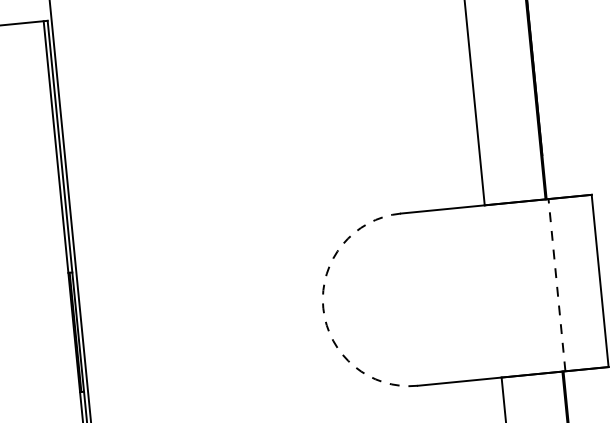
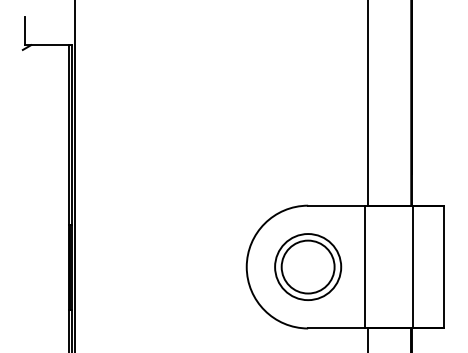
line: (557, 284) -> (413, 266), dashed -> solid
line: (488, 291) -> (364, 266), added
part: (409, 298) -> (308, 266), added
arc: (322, 308) -> (246, 267), dashed -> solid

